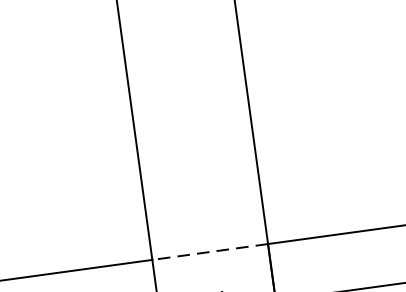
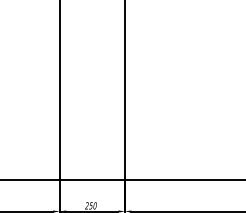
line: (210, 251) -> (92, 179), dashed -> solid

